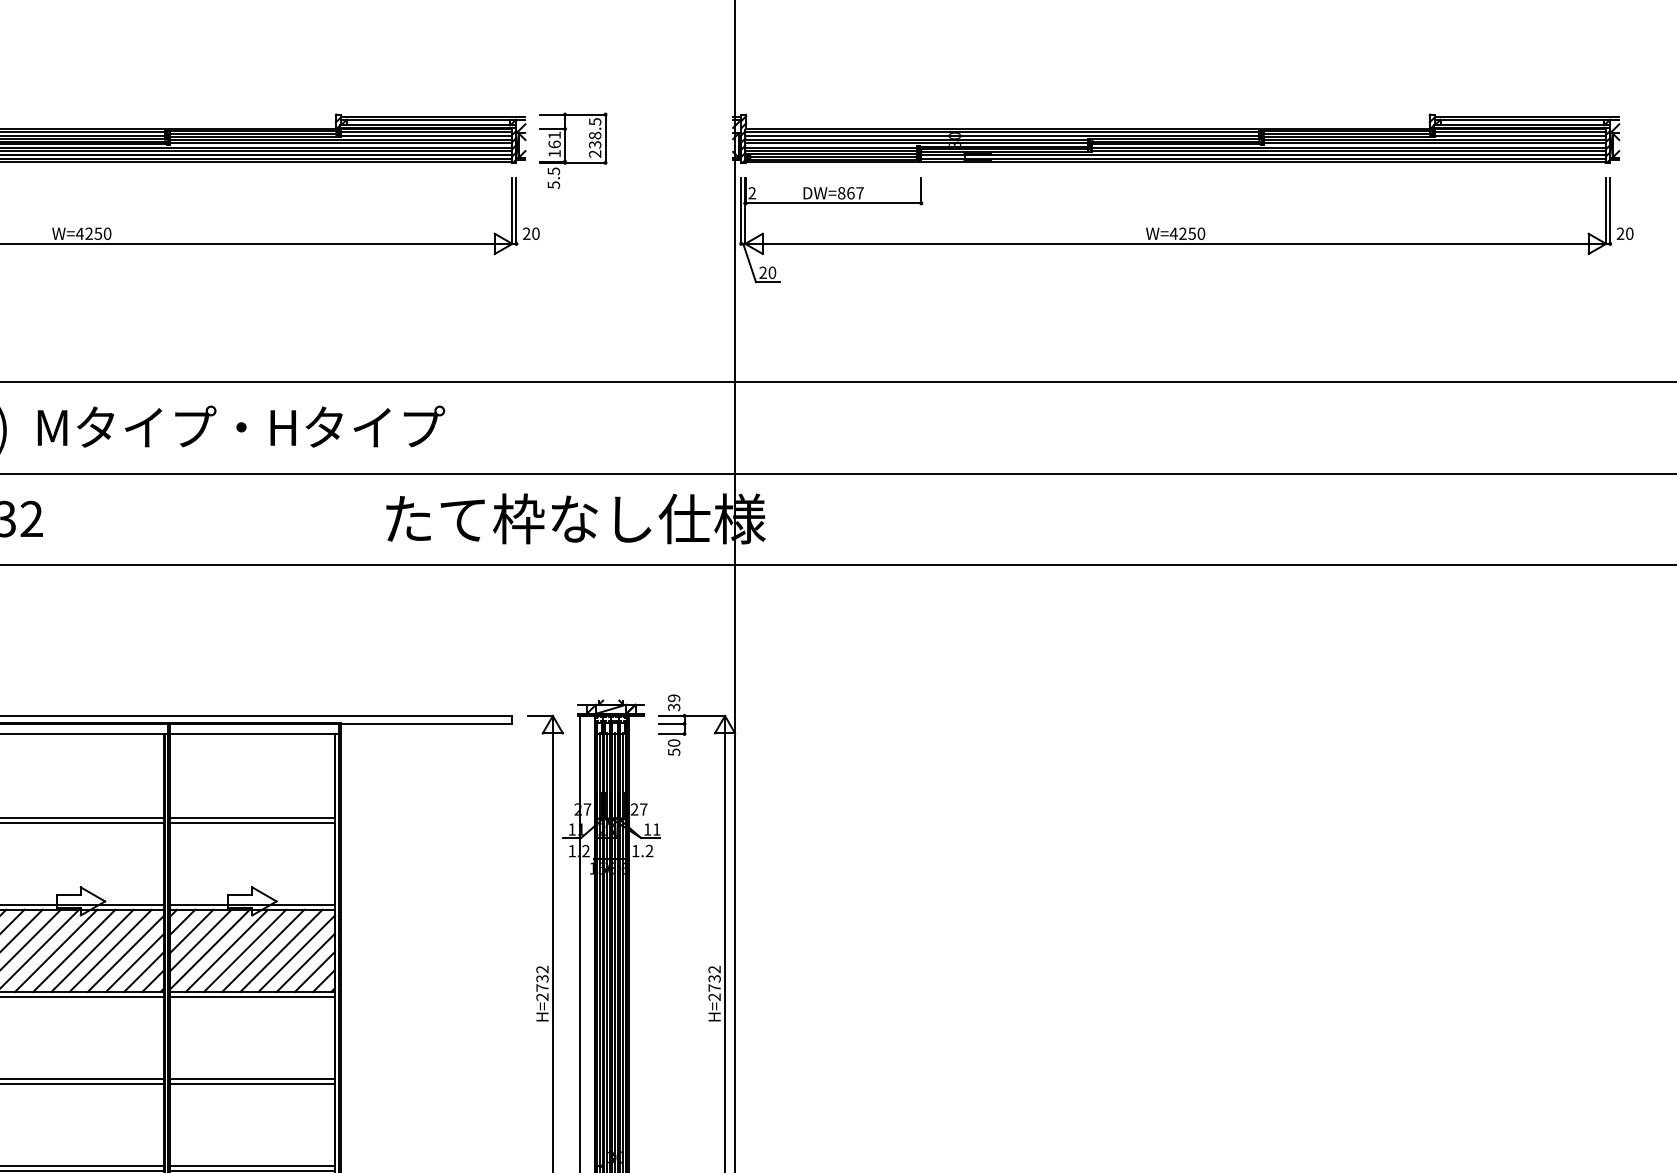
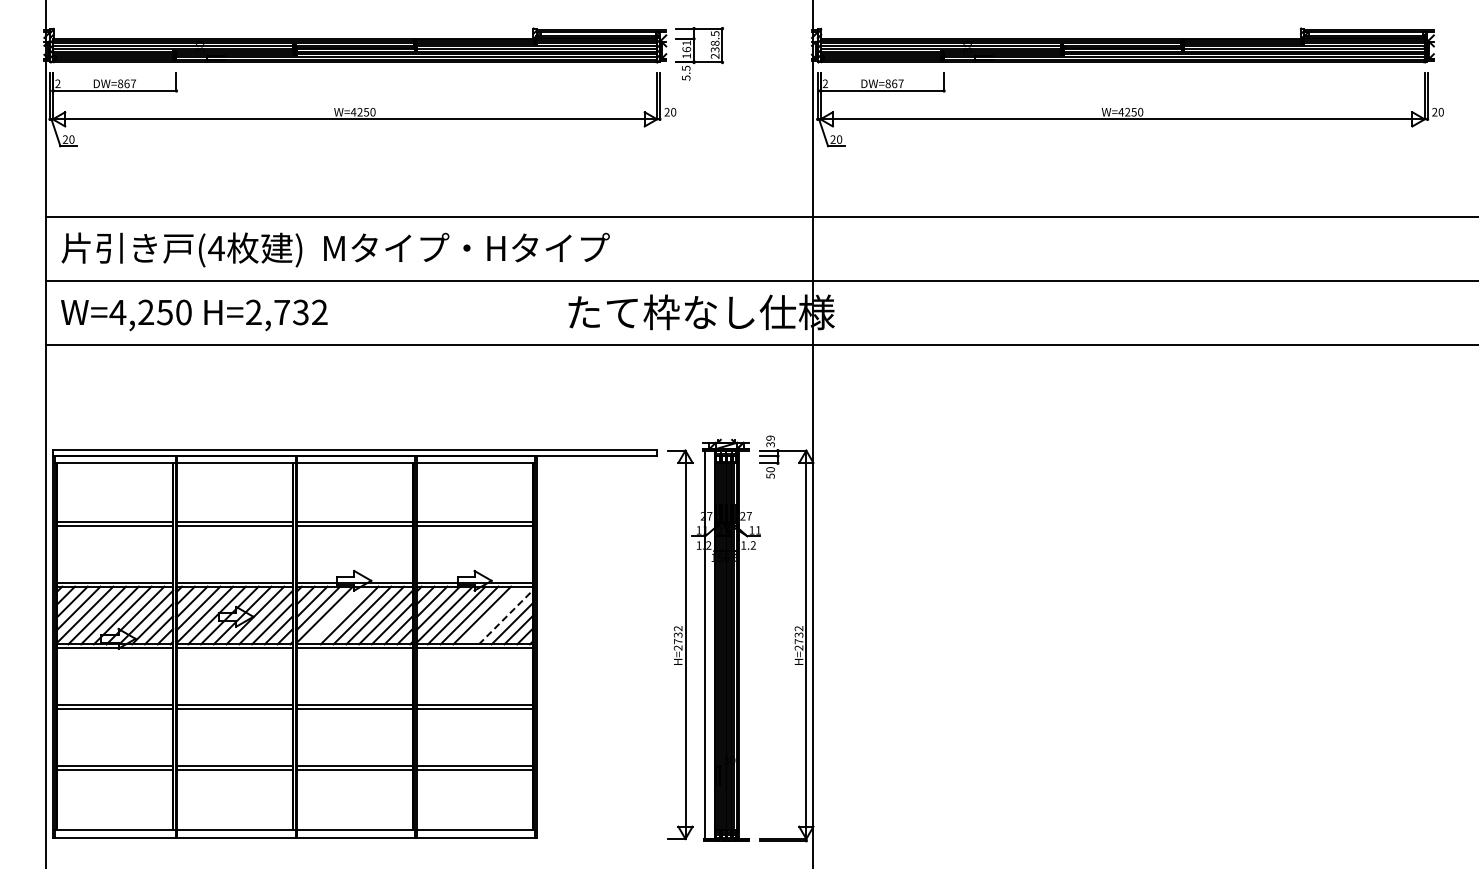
line: (55, 950) -> (336, 615), removed
line: (280, 950) -> (494, 615), removed
line: (296, 953) -> (505, 617), solid -> dashed

